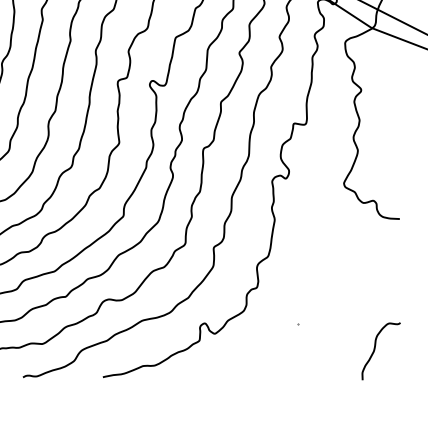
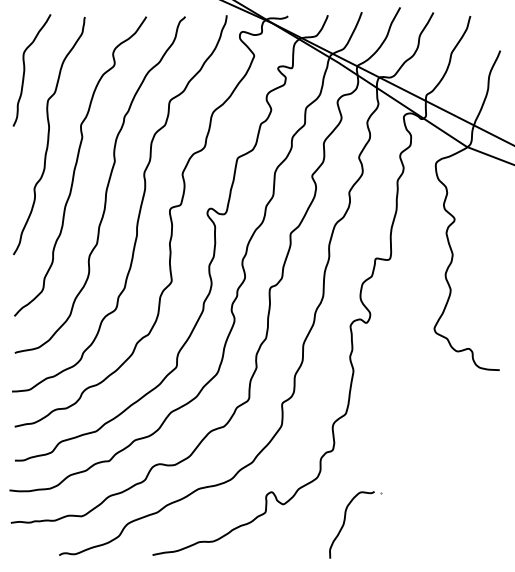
curve: (375, 348) -> (345, 521), moved

